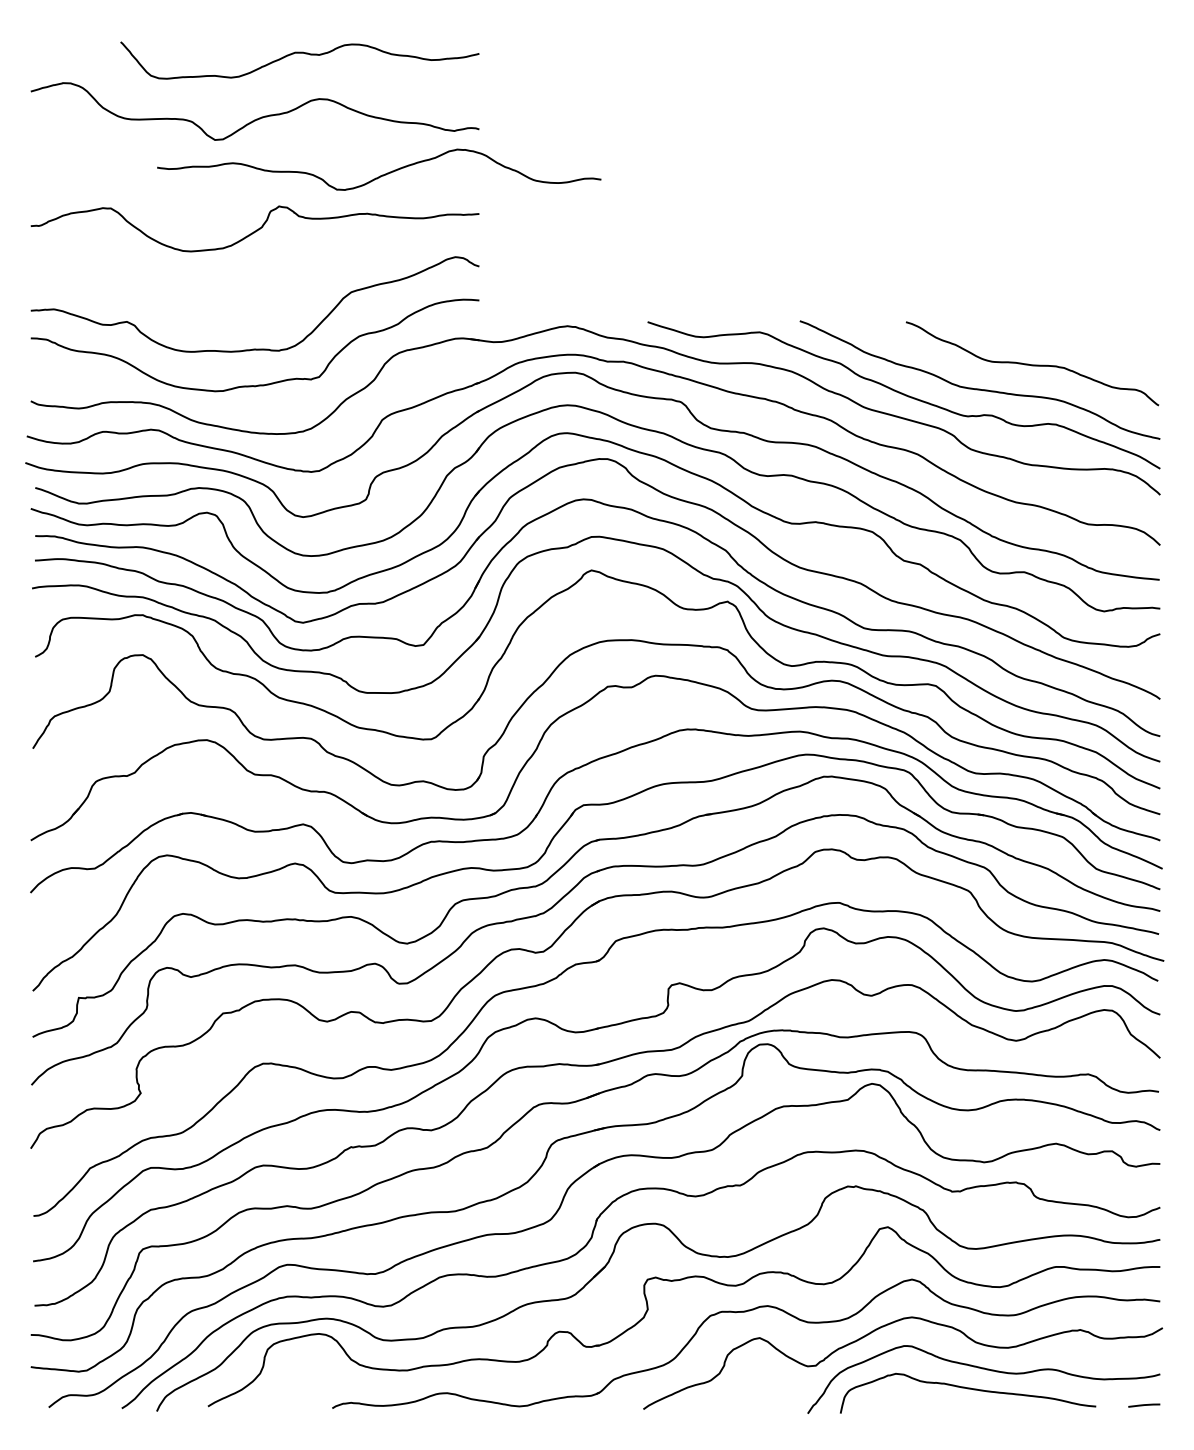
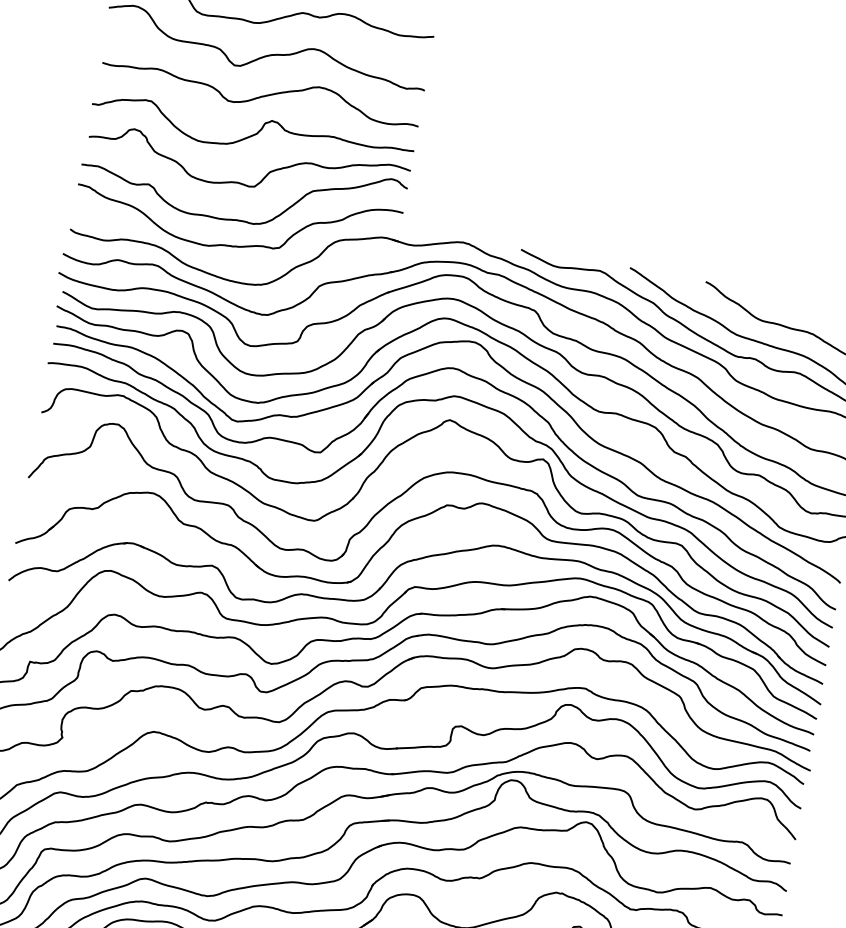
curve: (382, 174) -> (262, 95), moved
curve: (249, 297) -> (239, 182), added

